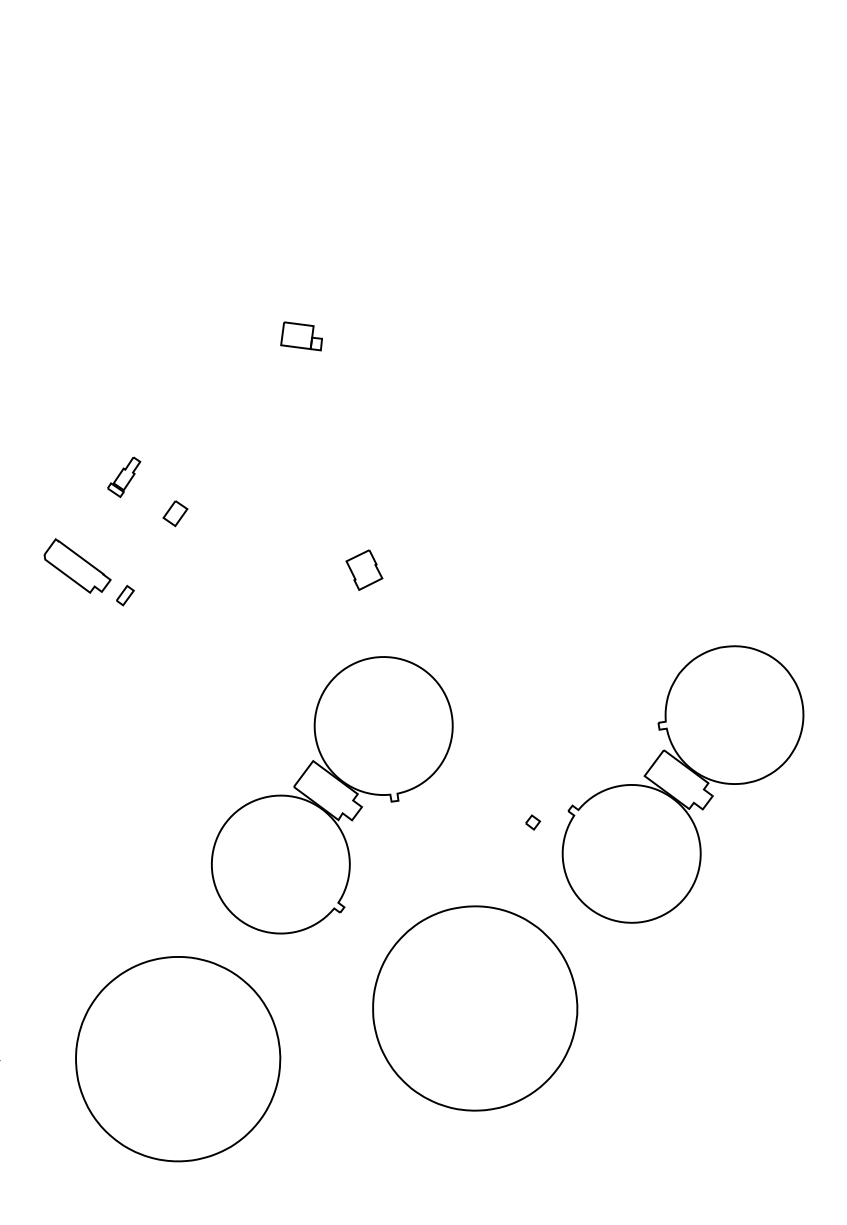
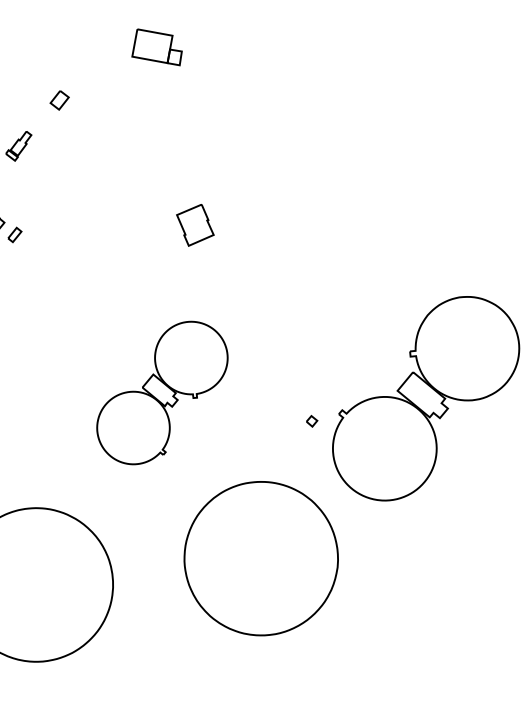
part: (301, 336) -> (157, 47), size x1.6
part: (175, 513) -> (59, 100), moved
part: (364, 569) -> (195, 224), size x1.4
part: (332, 795) -> (162, 393), size x0.7

